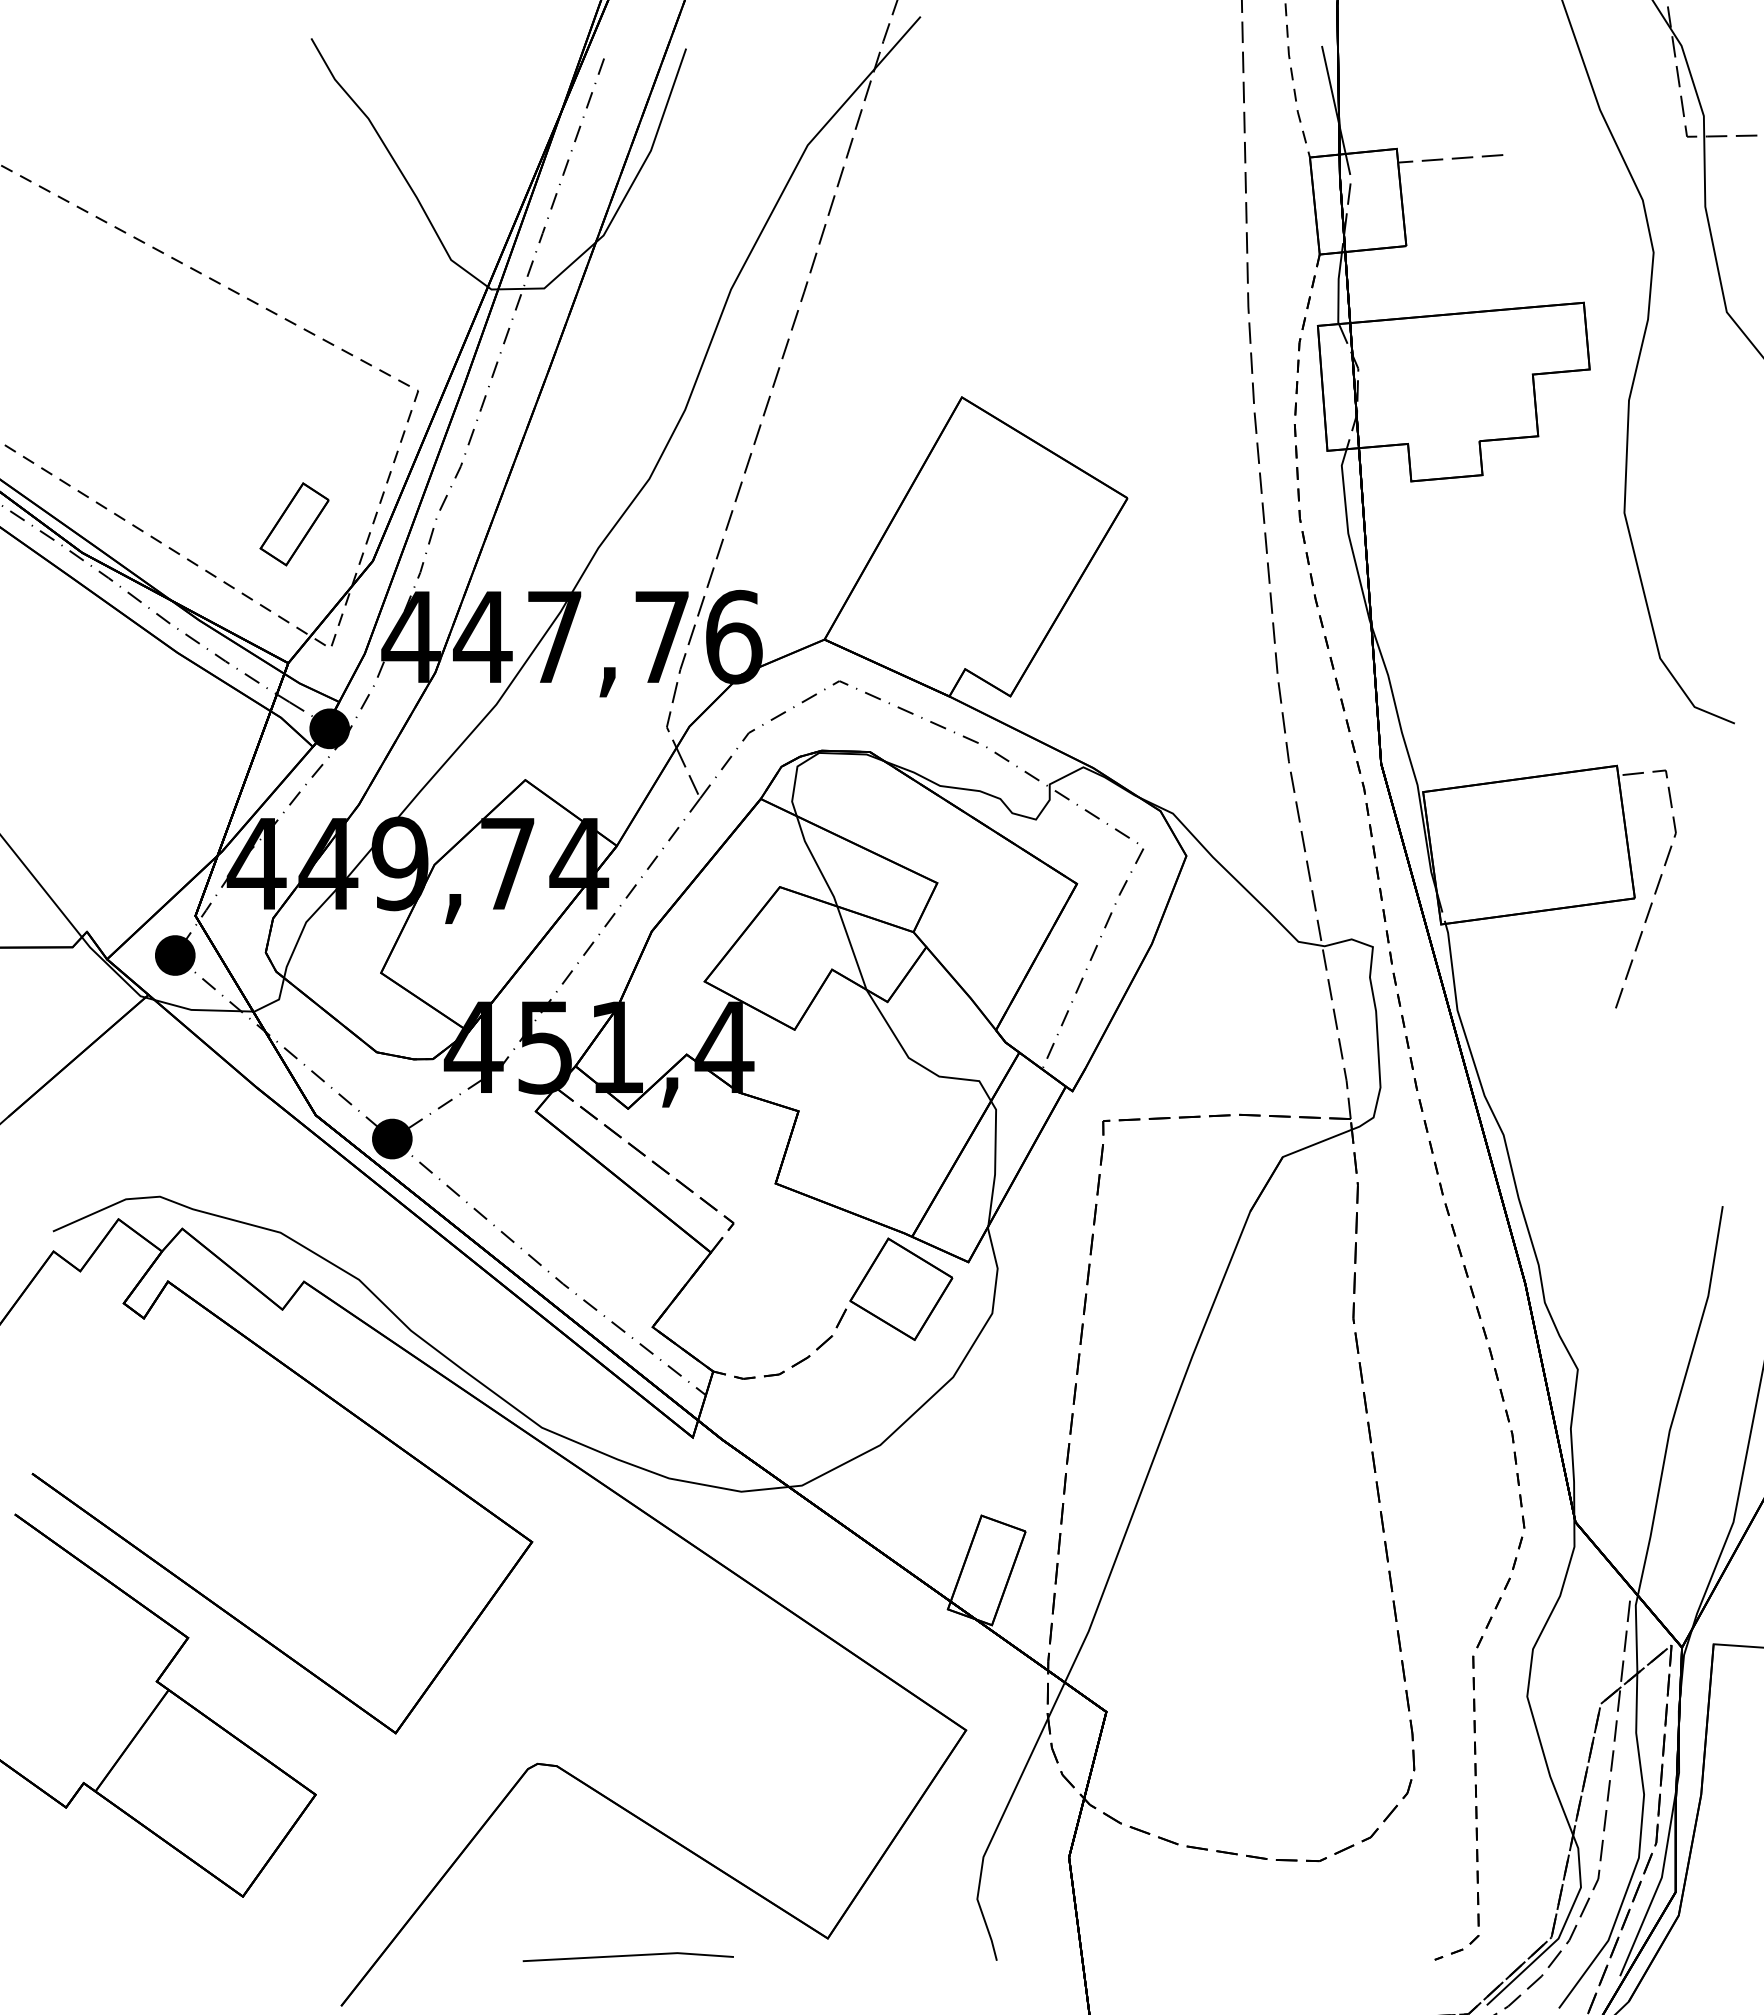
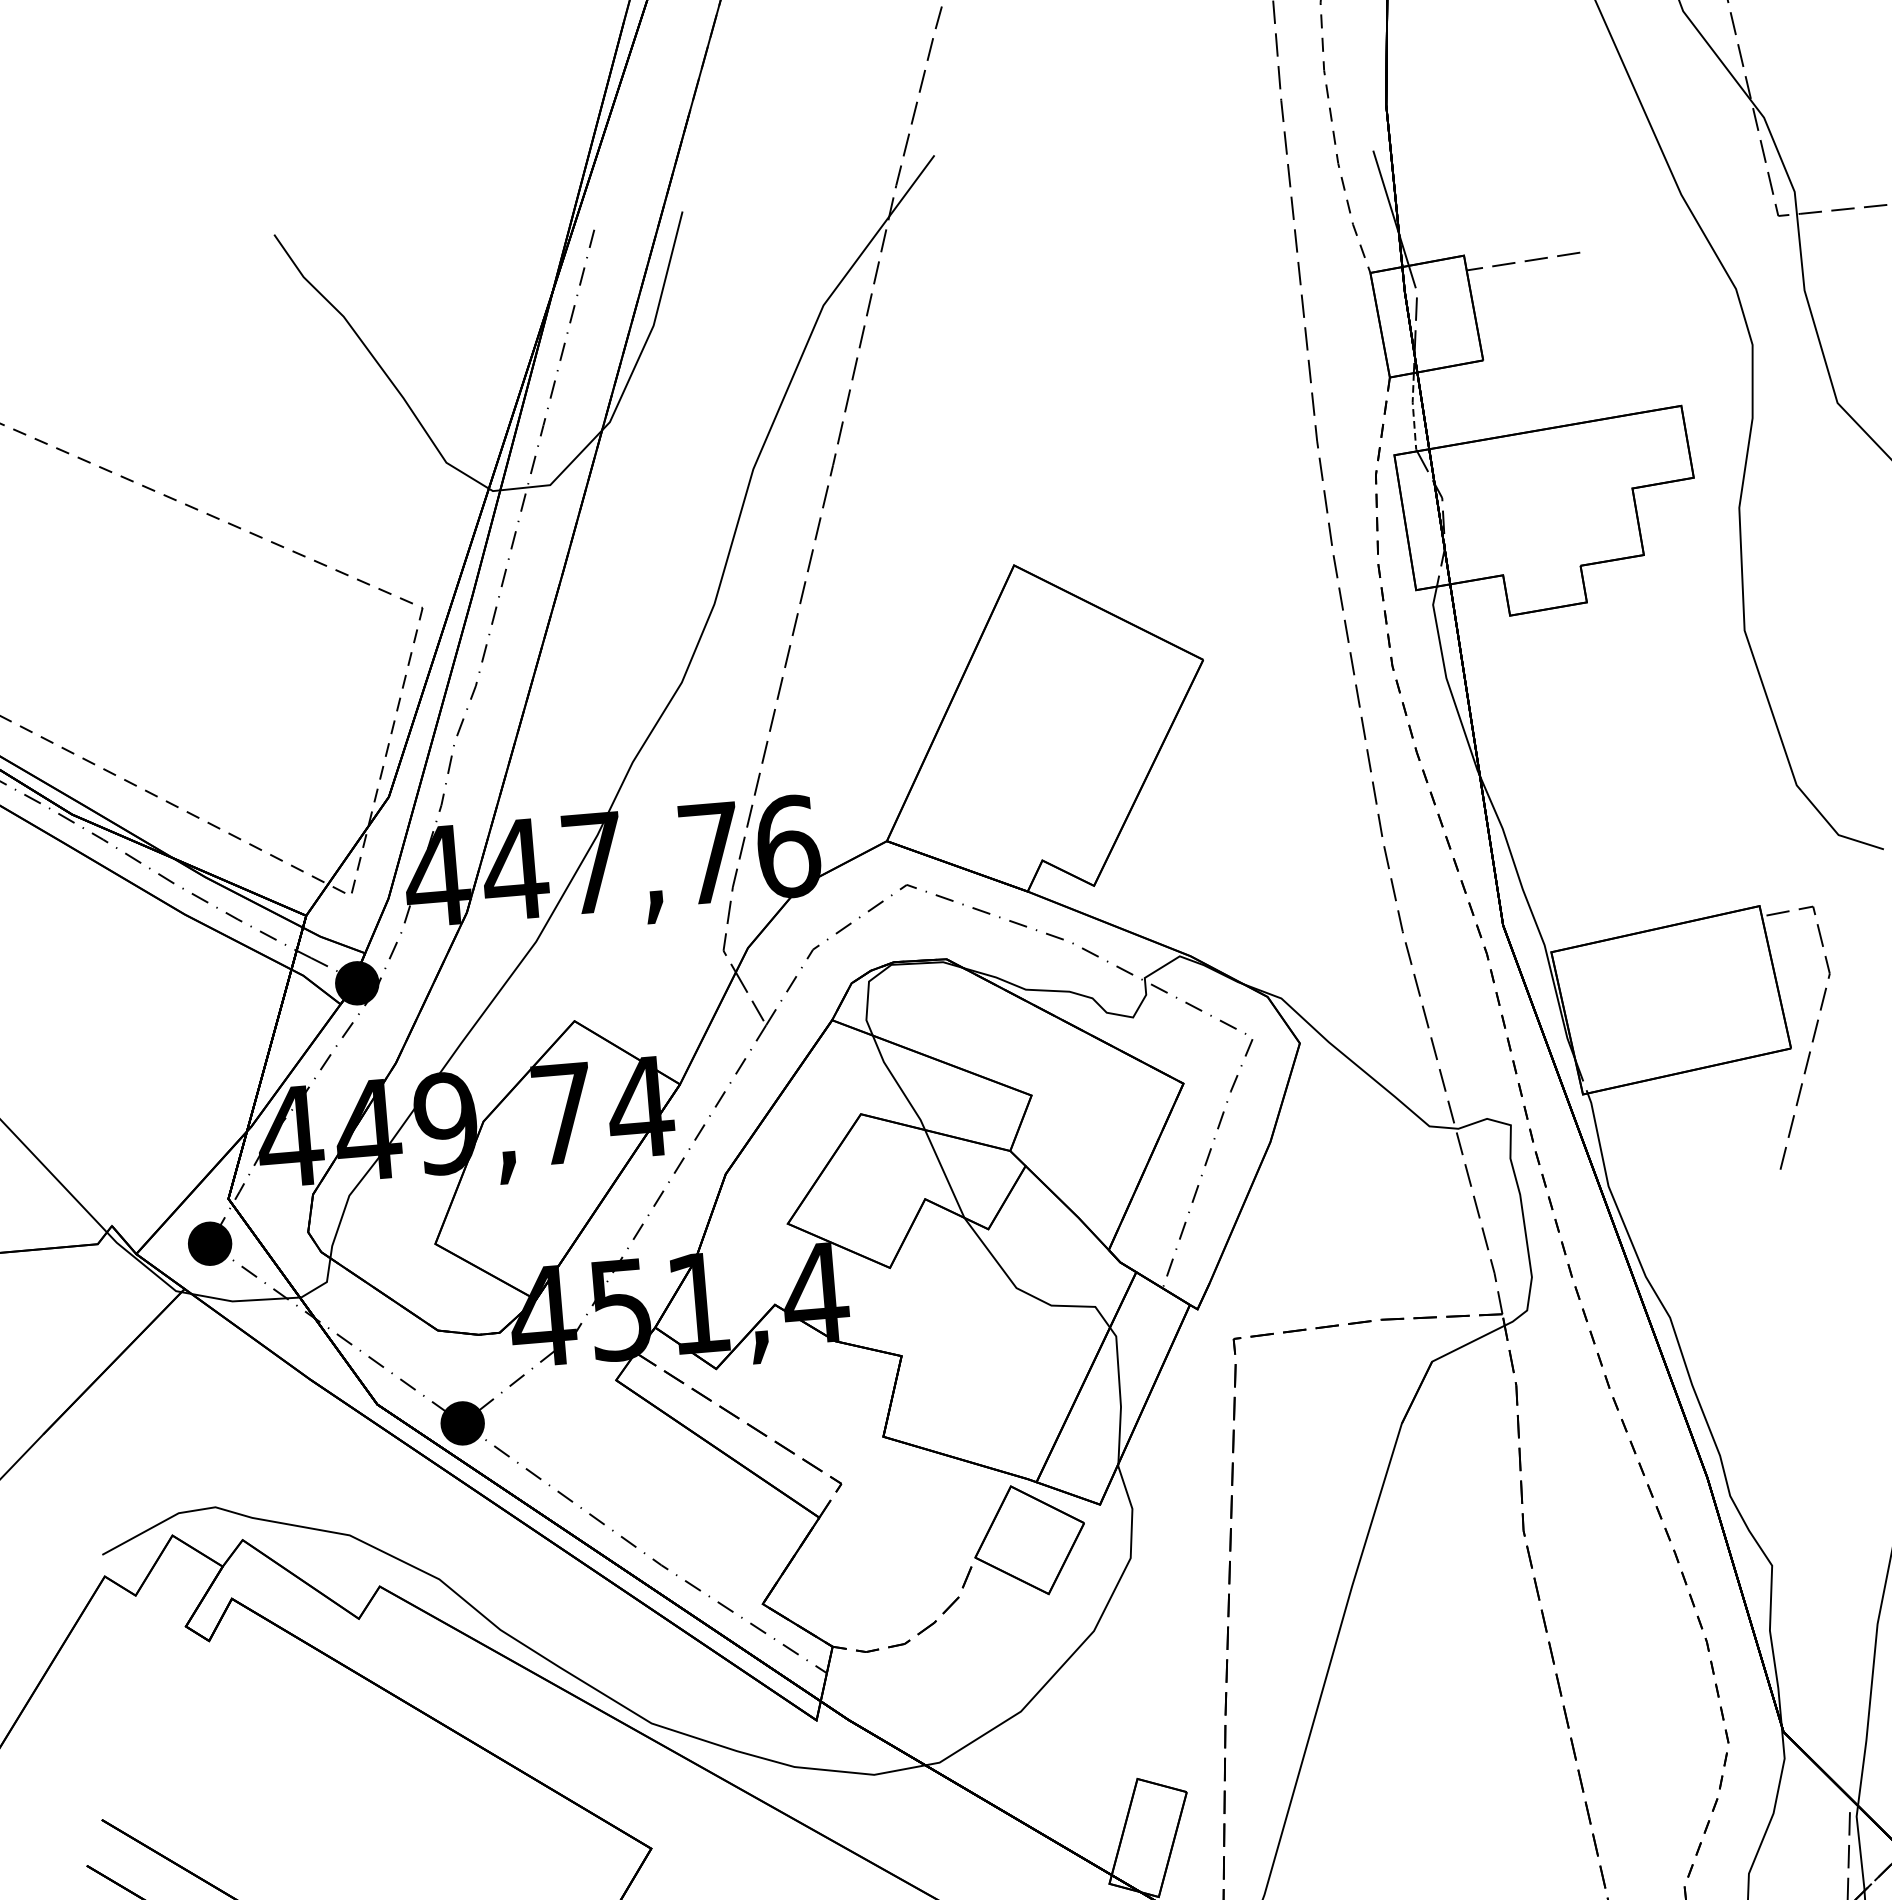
line: (1338, 288) -> (1413, 412), solid -> dashed
part: (294, 524) -> (300, 764), removed

